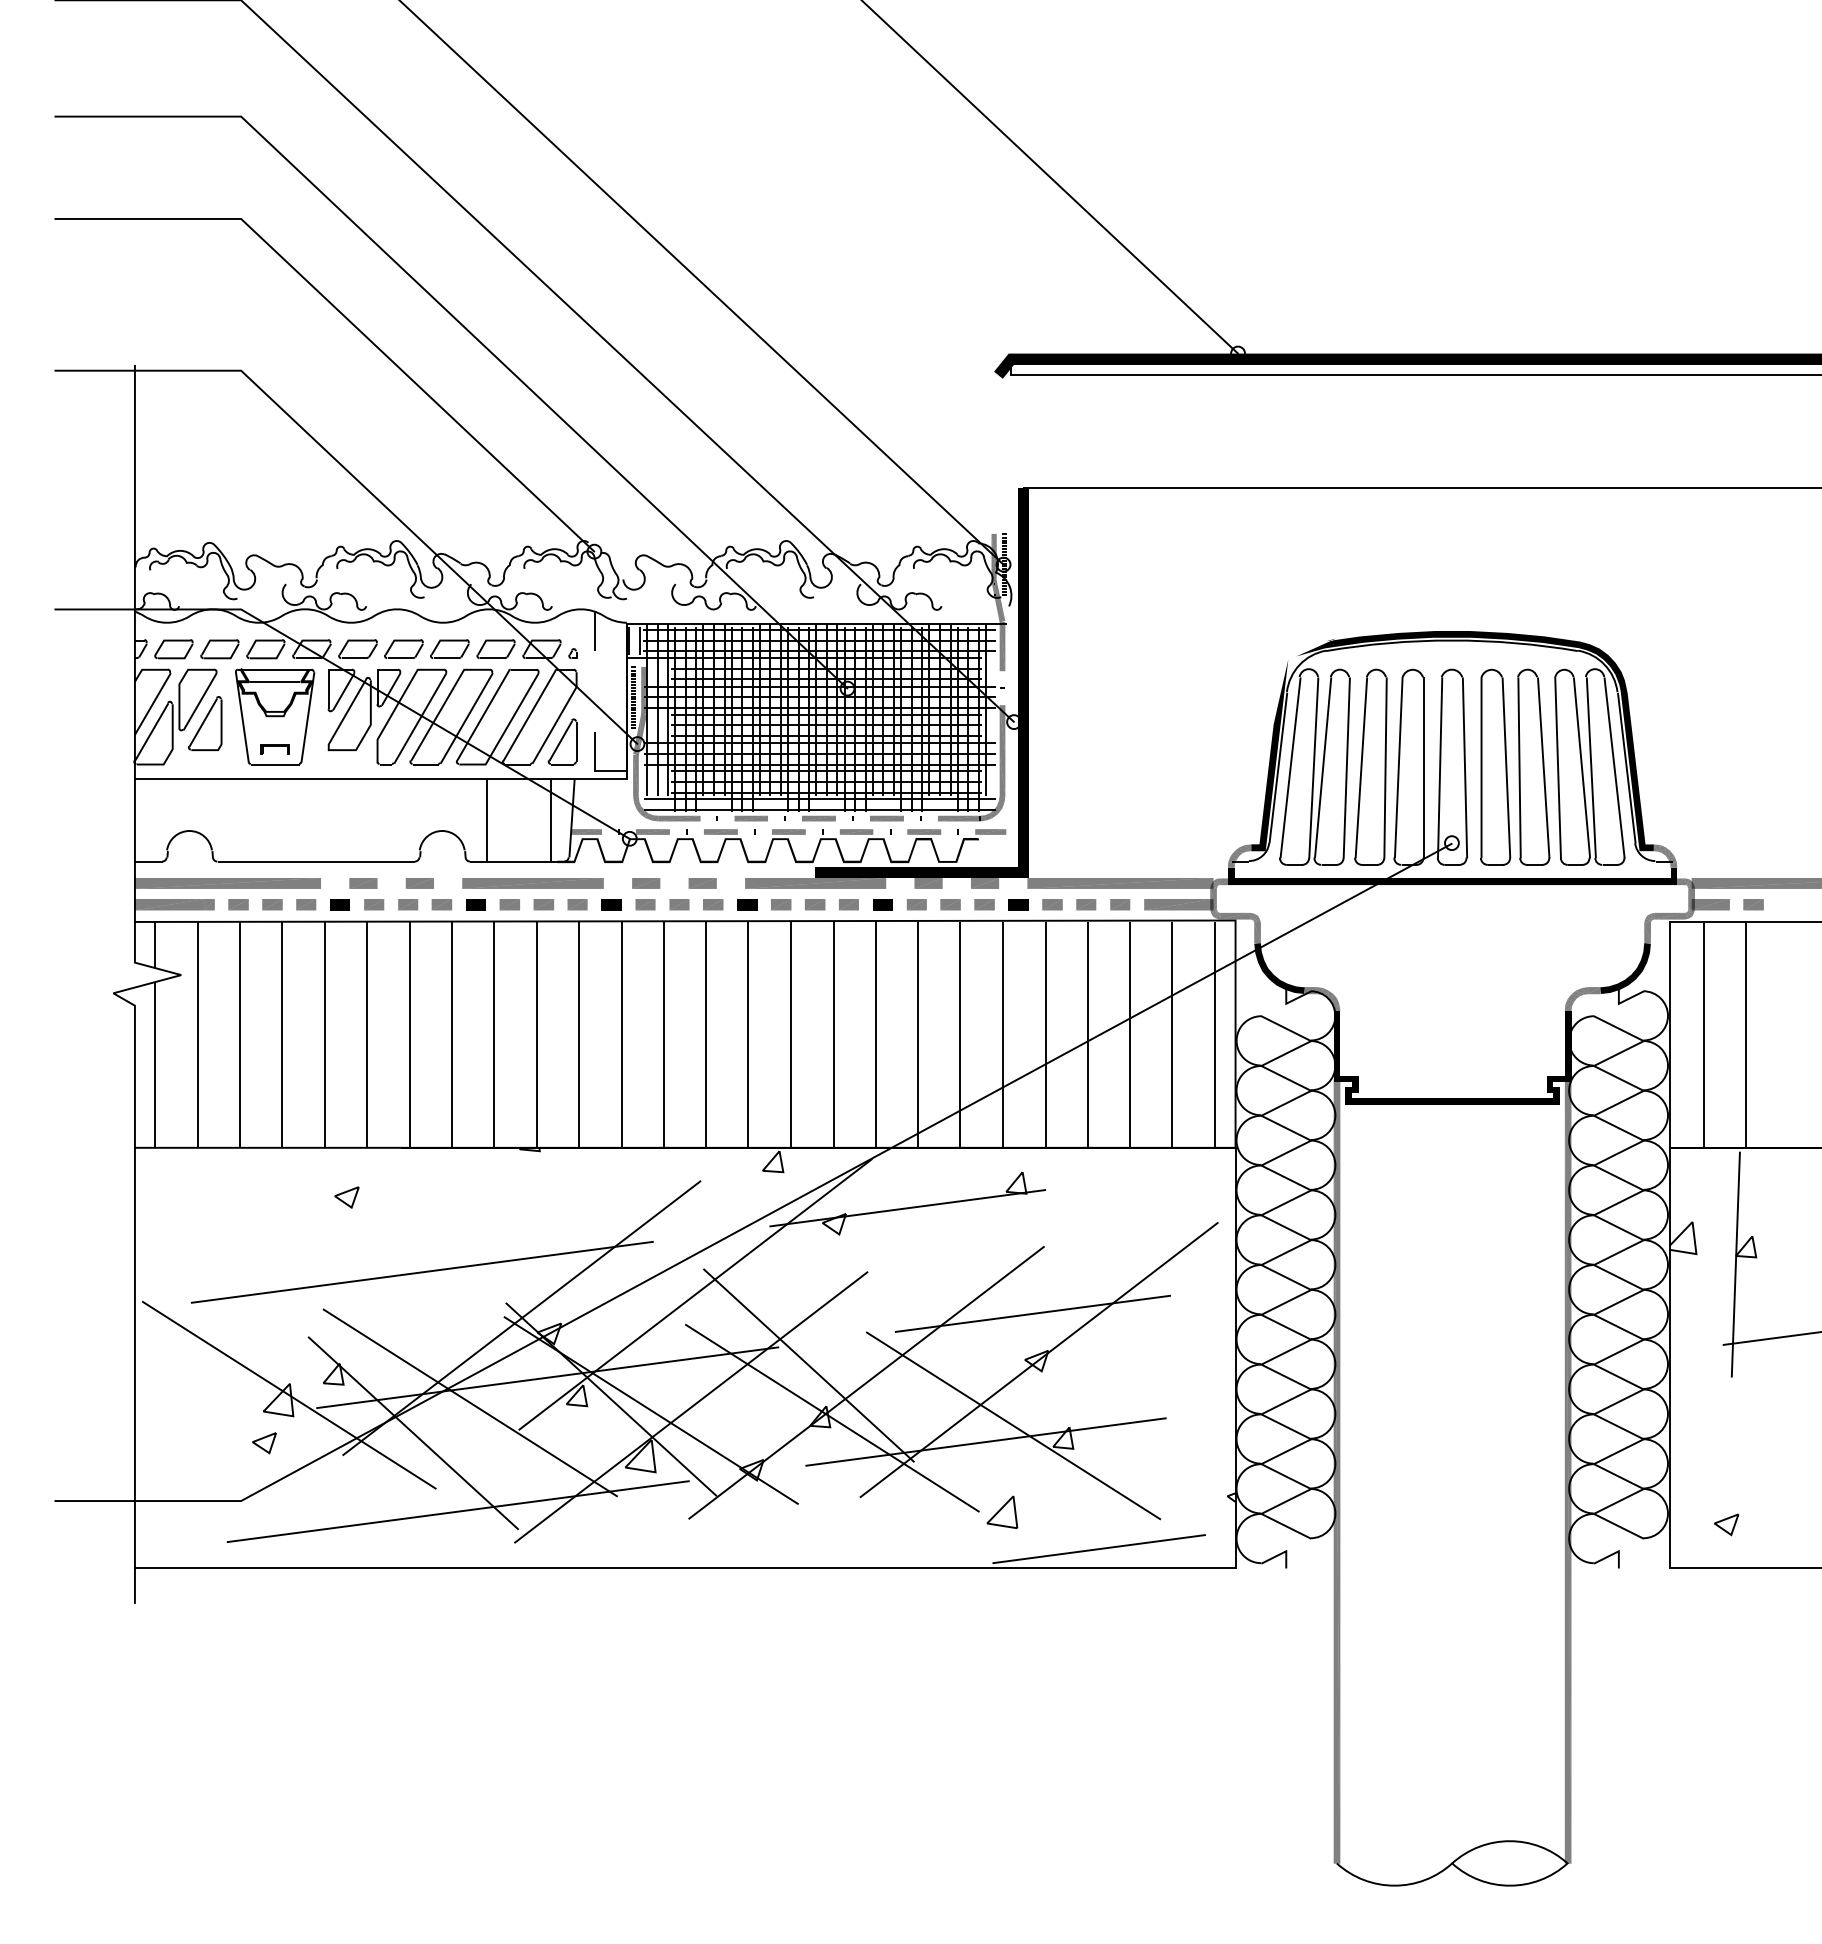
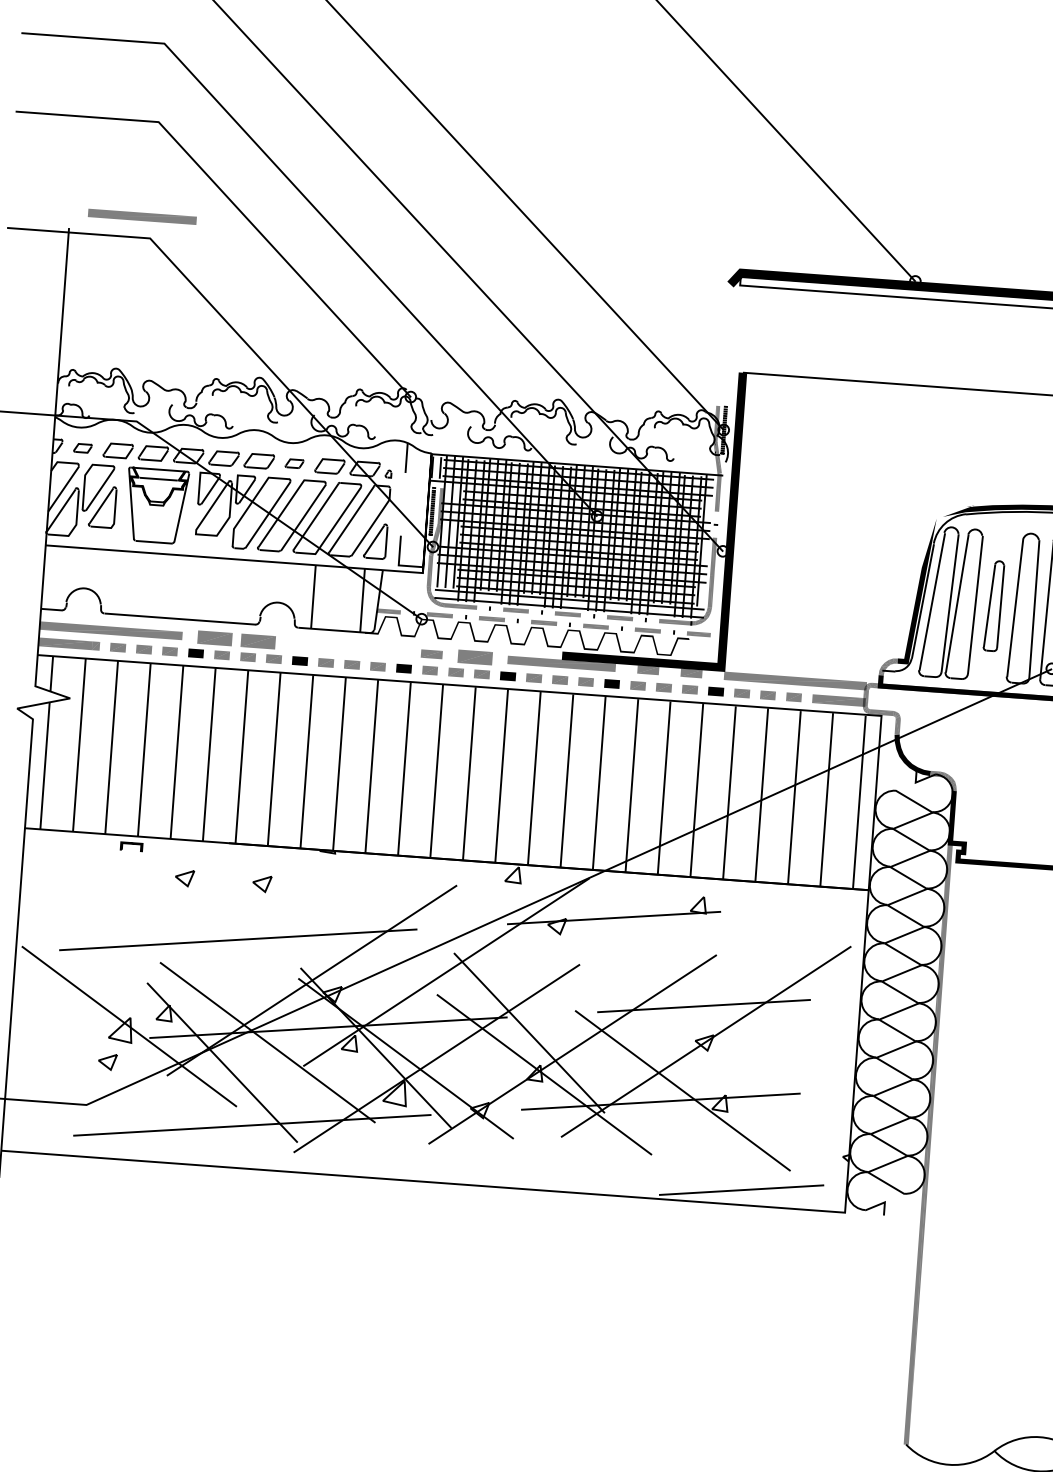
part: (449, 648) -> (294, 463), size x0.6
part: (173, 649) -> (82, 448), size x0.6
part: (274, 749) -> (131, 846), moved
part: (1370, 766) -> (993, 605), size x0.6
part: (363, 883) -> (215, 638), size x1.6
part: (419, 883) -> (258, 641), size x1.6
part: (532, 883) -> (141, 216), moved
part: (702, 883) -> (474, 657), size x1.6
part: (447, 1197) -> (261, 883), added
part: (1002, 1511) -> (669, 1155), removed

